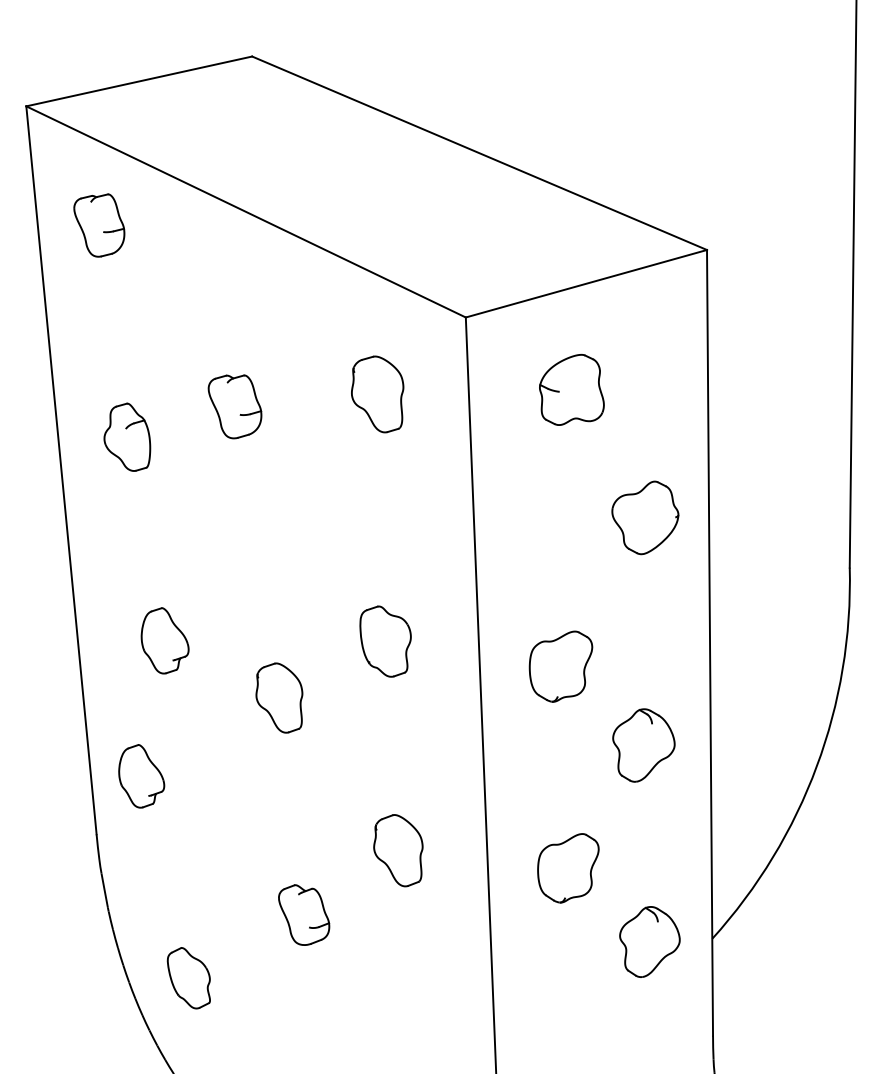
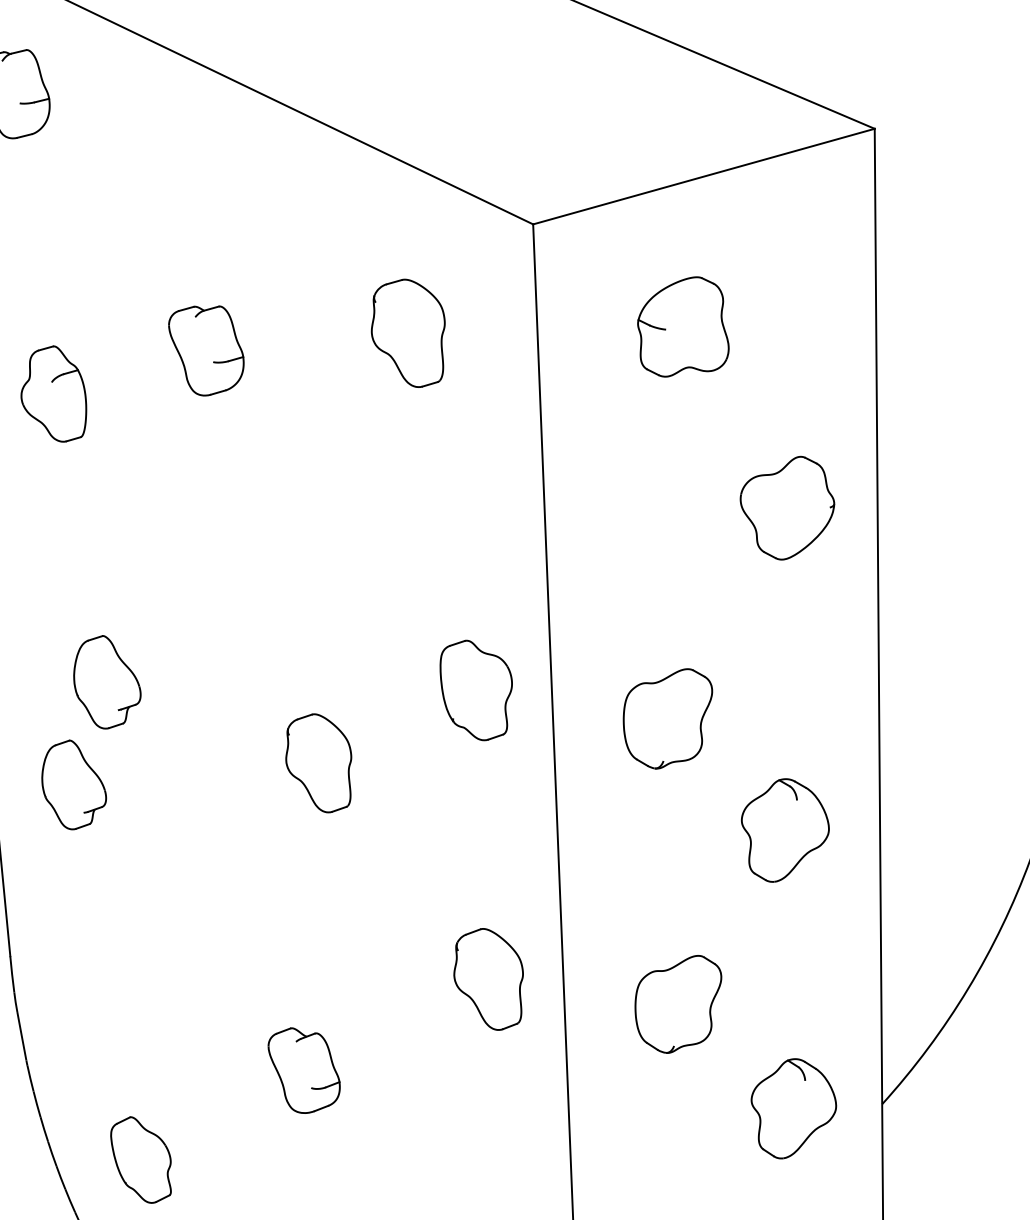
part: (385, 641) -> (476, 690), moved
part: (279, 697) -> (318, 762), moved
part: (141, 776) -> (73, 785), moved
part: (398, 850) -> (488, 979), moved

